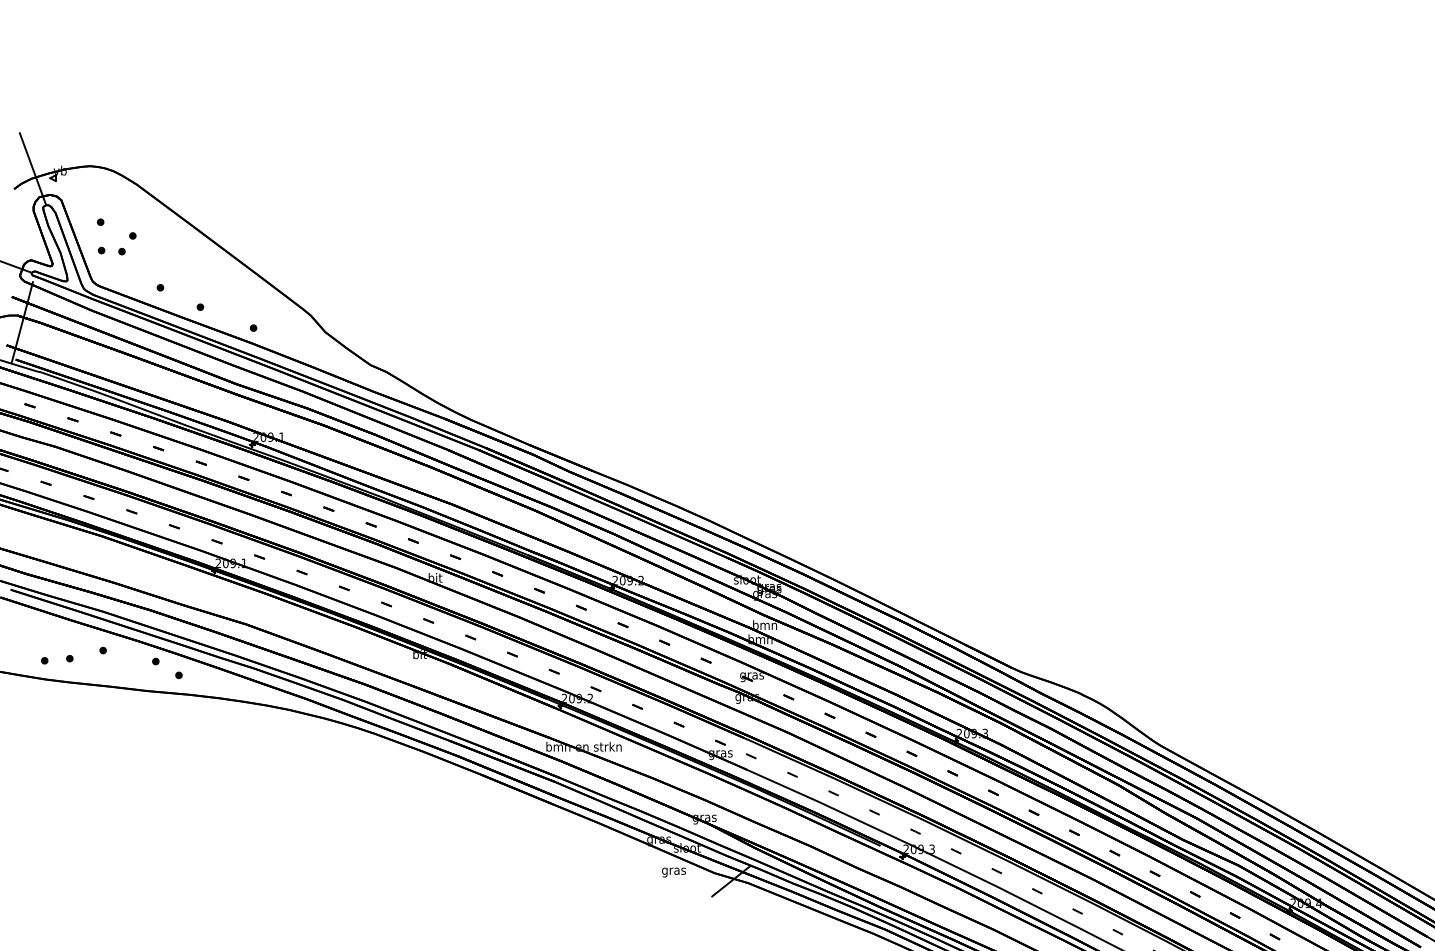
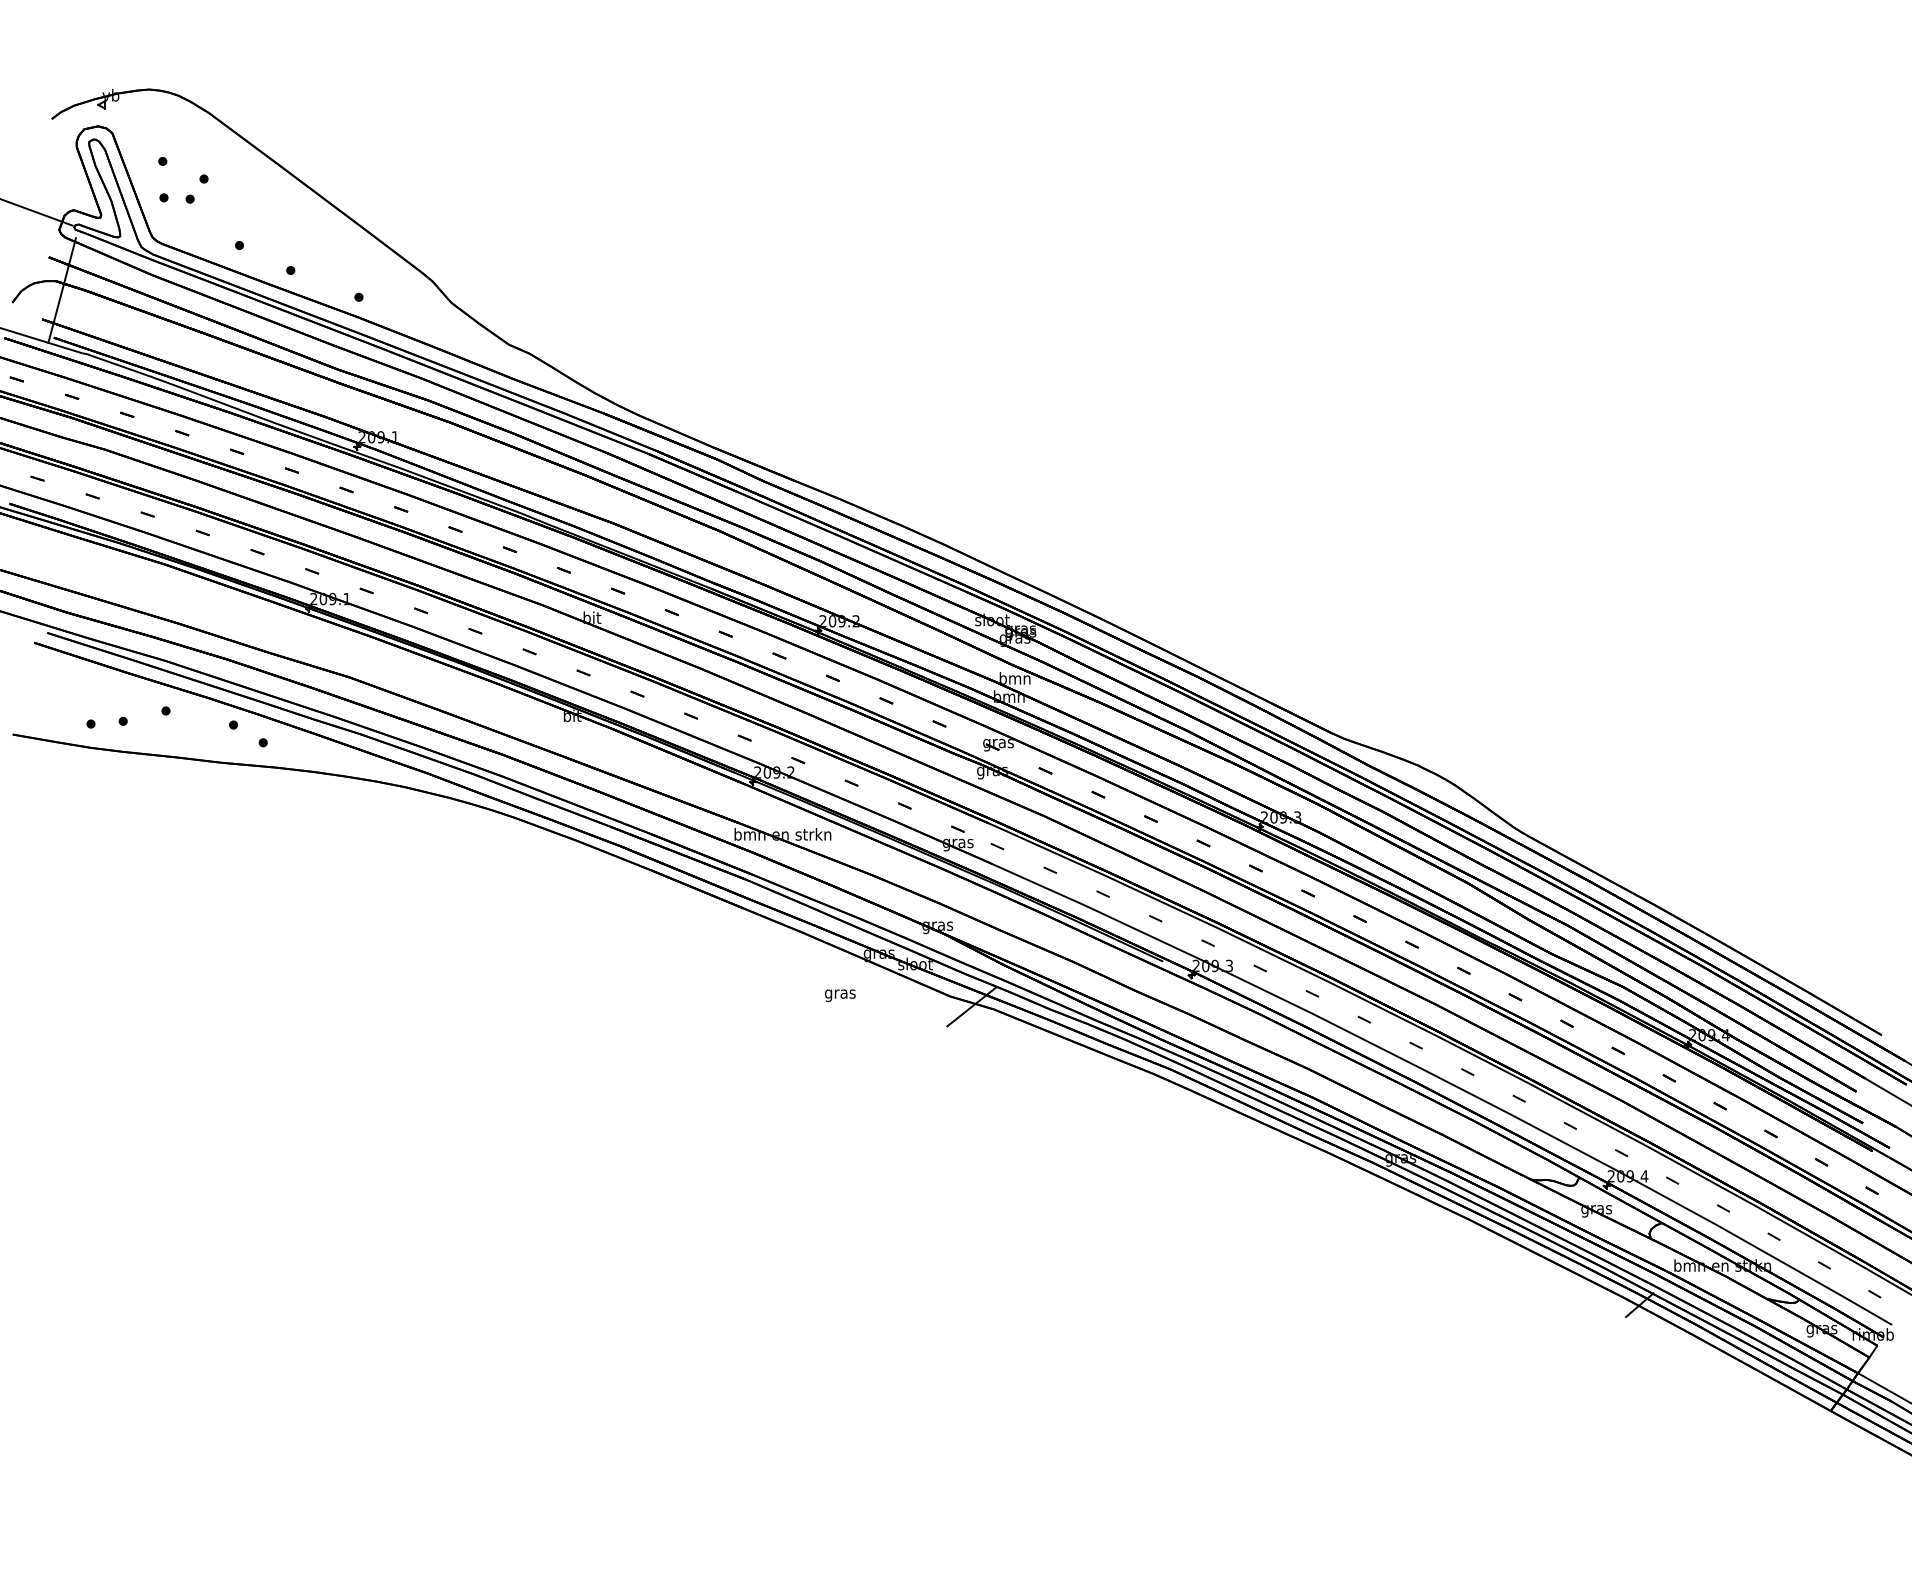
line: (32, 169) -> (75, 93), removed
text: (674, 872) -> (840, 995), moved

